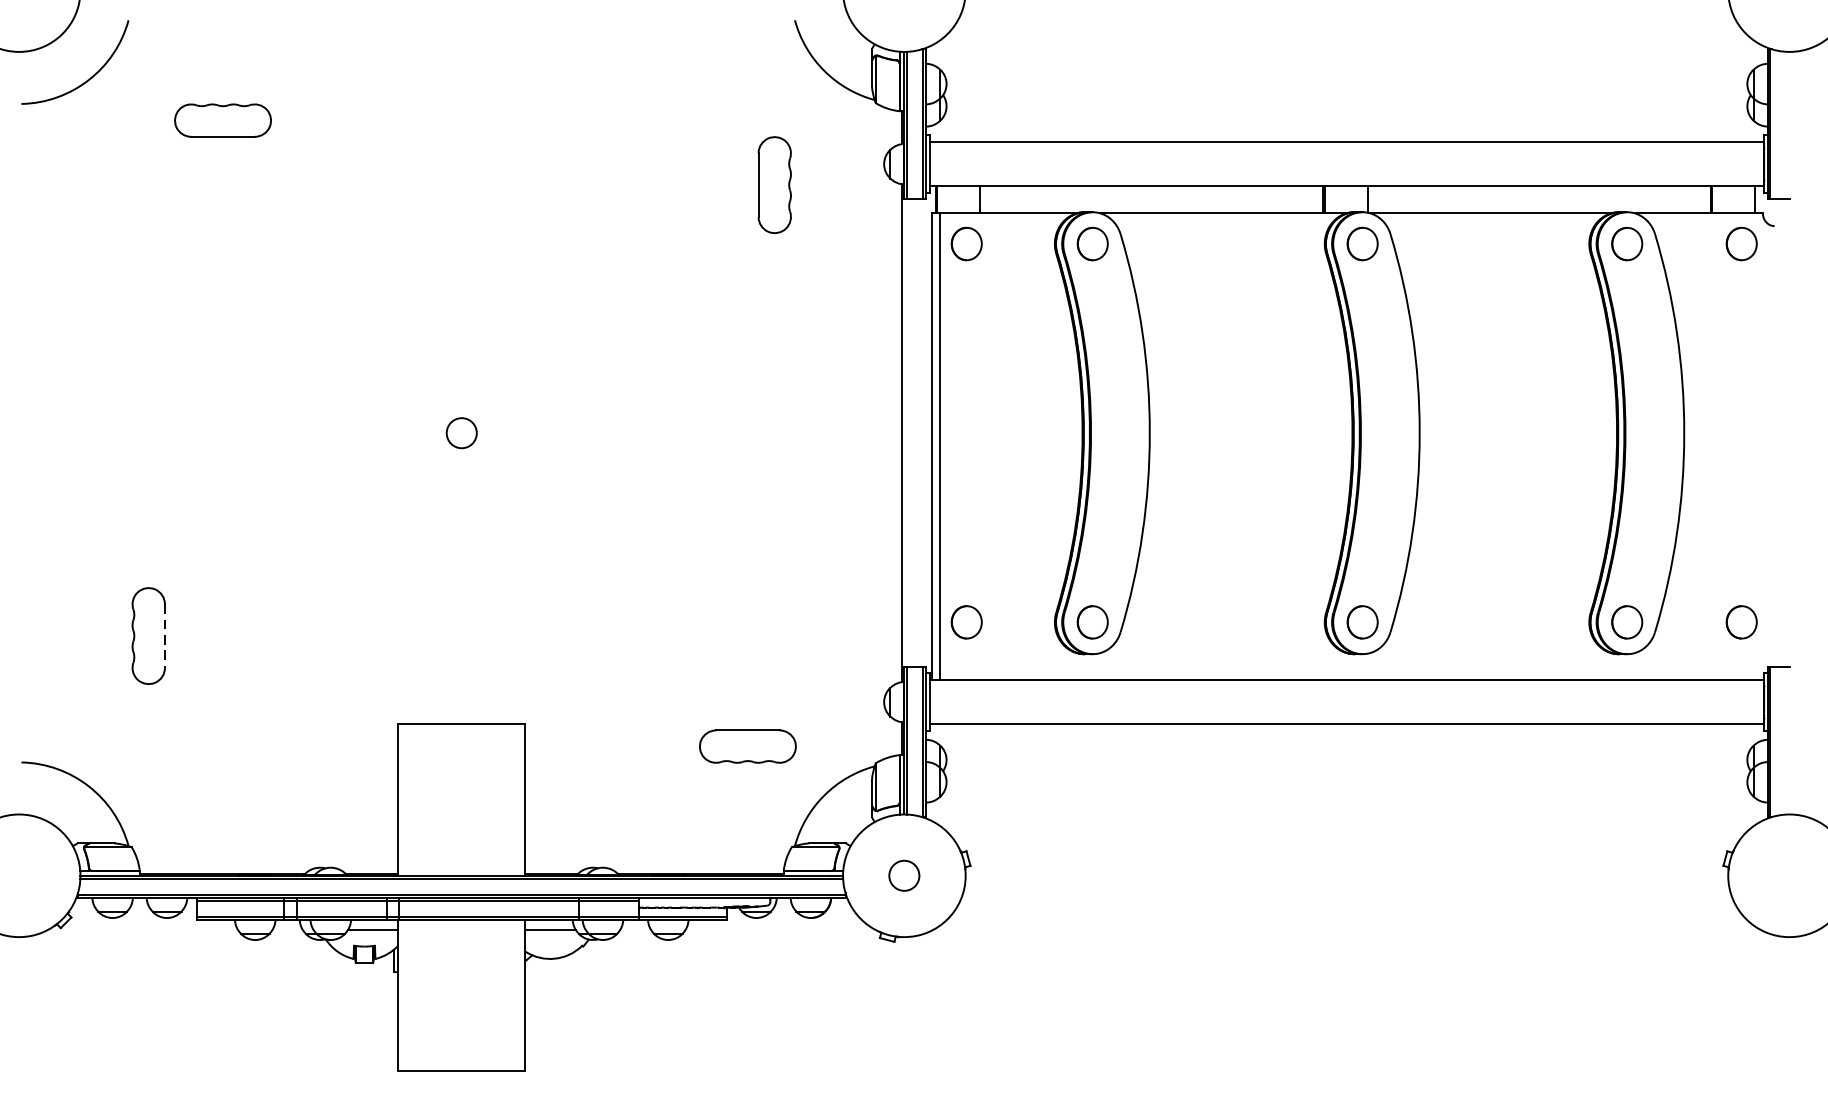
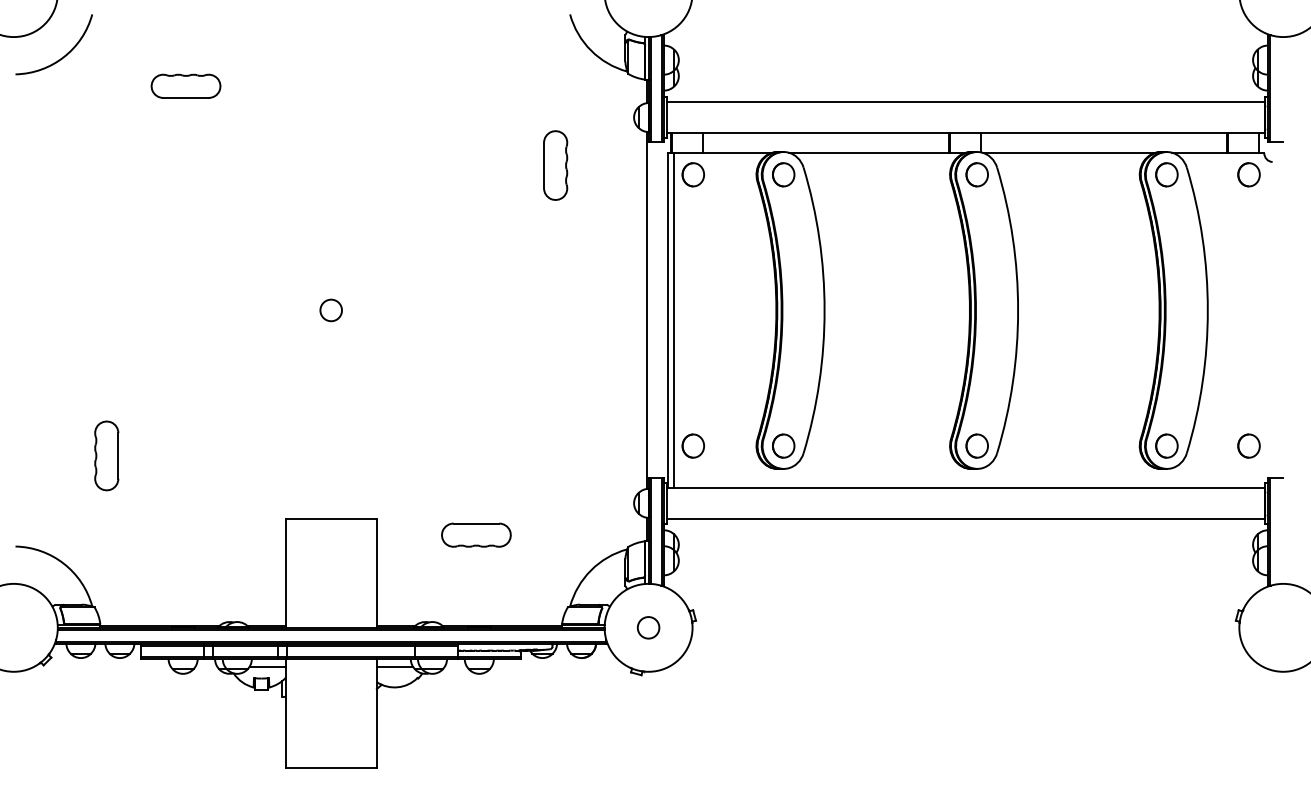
part: (222, 119) -> (185, 85), moved
part: (774, 185) -> (555, 165), moved
line: (165, 635) -> (118, 455), dashed -> solid
part: (748, 745) -> (476, 534), moved

